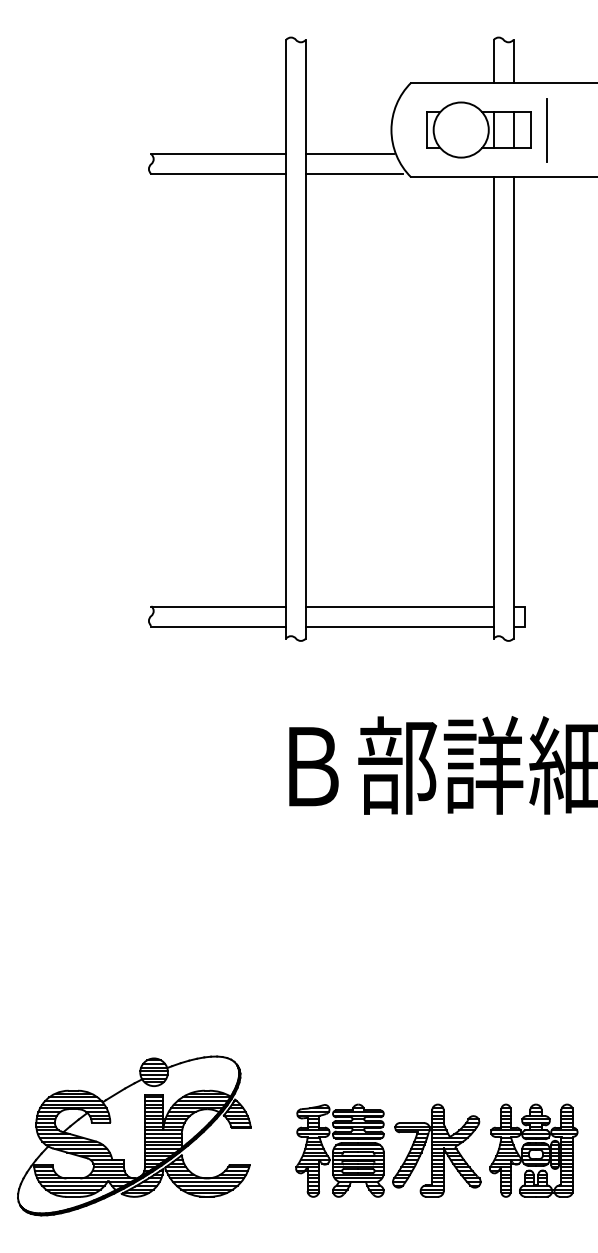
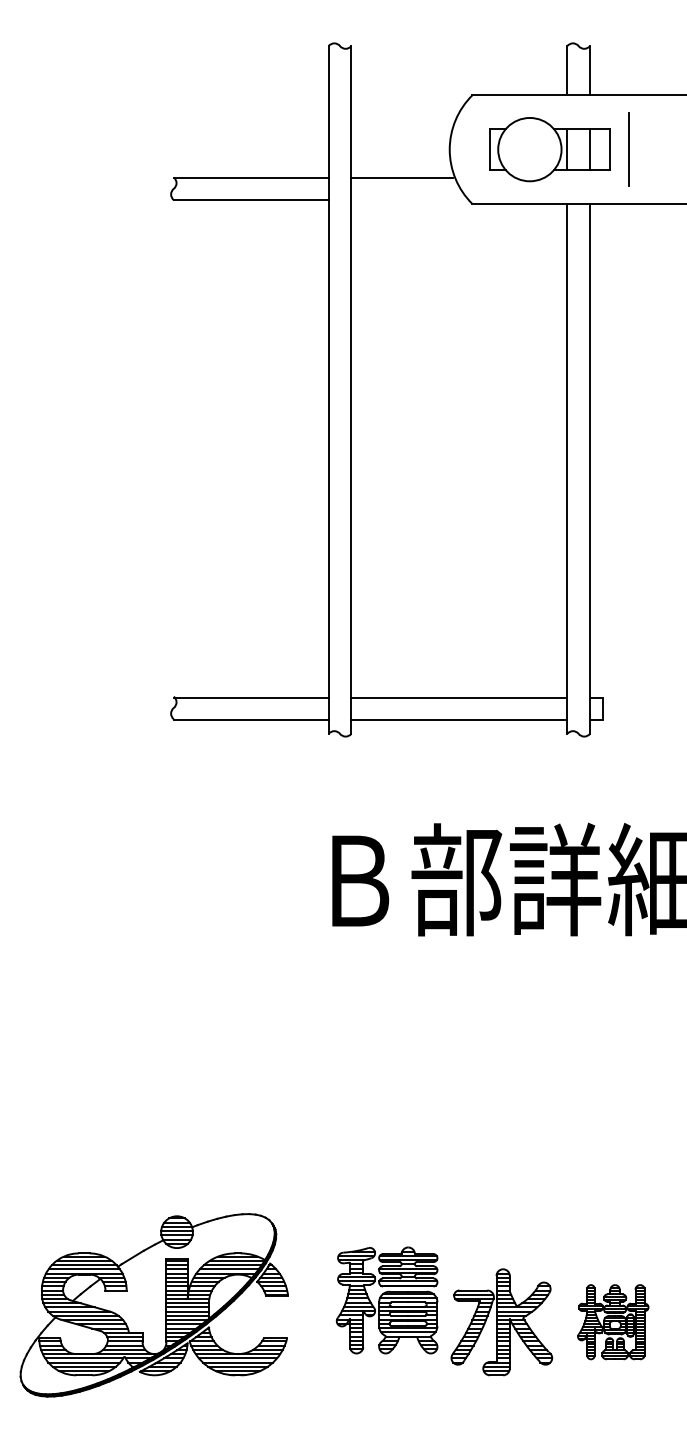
line: (354, 174) -> (407, 200), removed
part: (339, 1150) -> (386, 1300), moved
part: (533, 1150) -> (612, 1322), size x0.7

